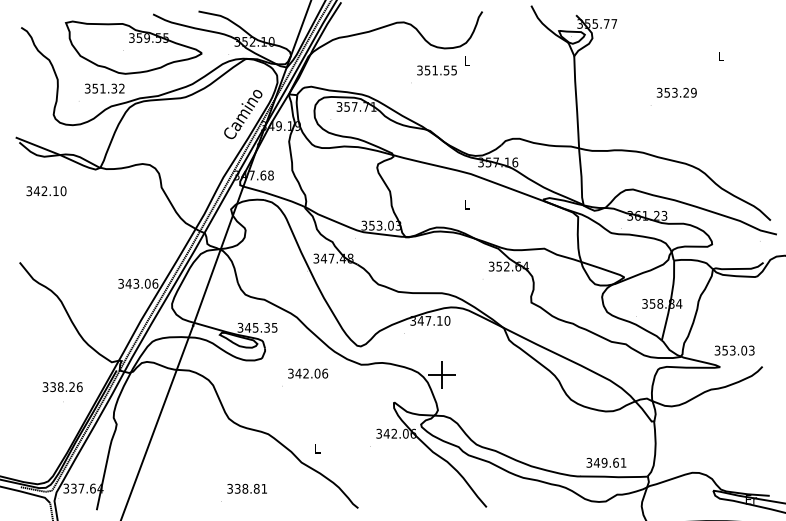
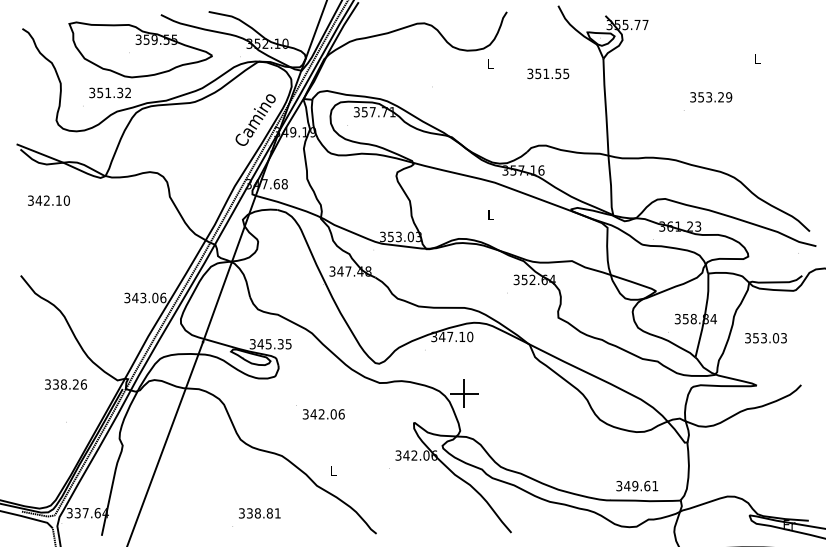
text: (437, 70) -> (548, 73), moved
text: (734, 350) -> (765, 338), moved
text: (307, 373) -> (323, 414), moved
text: (62, 387) -> (65, 384), moved

